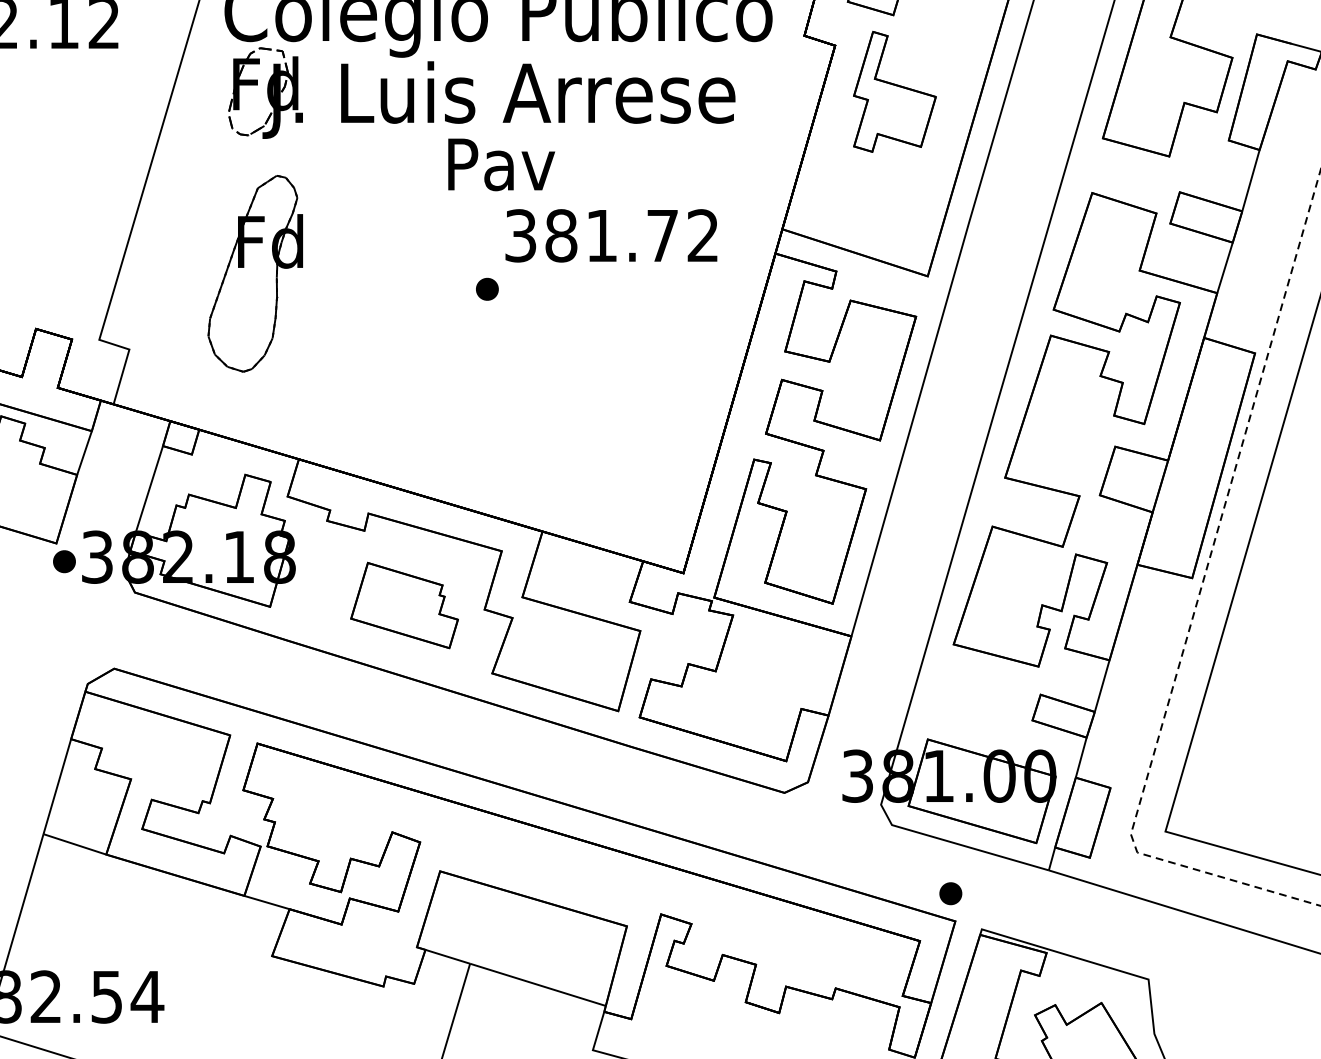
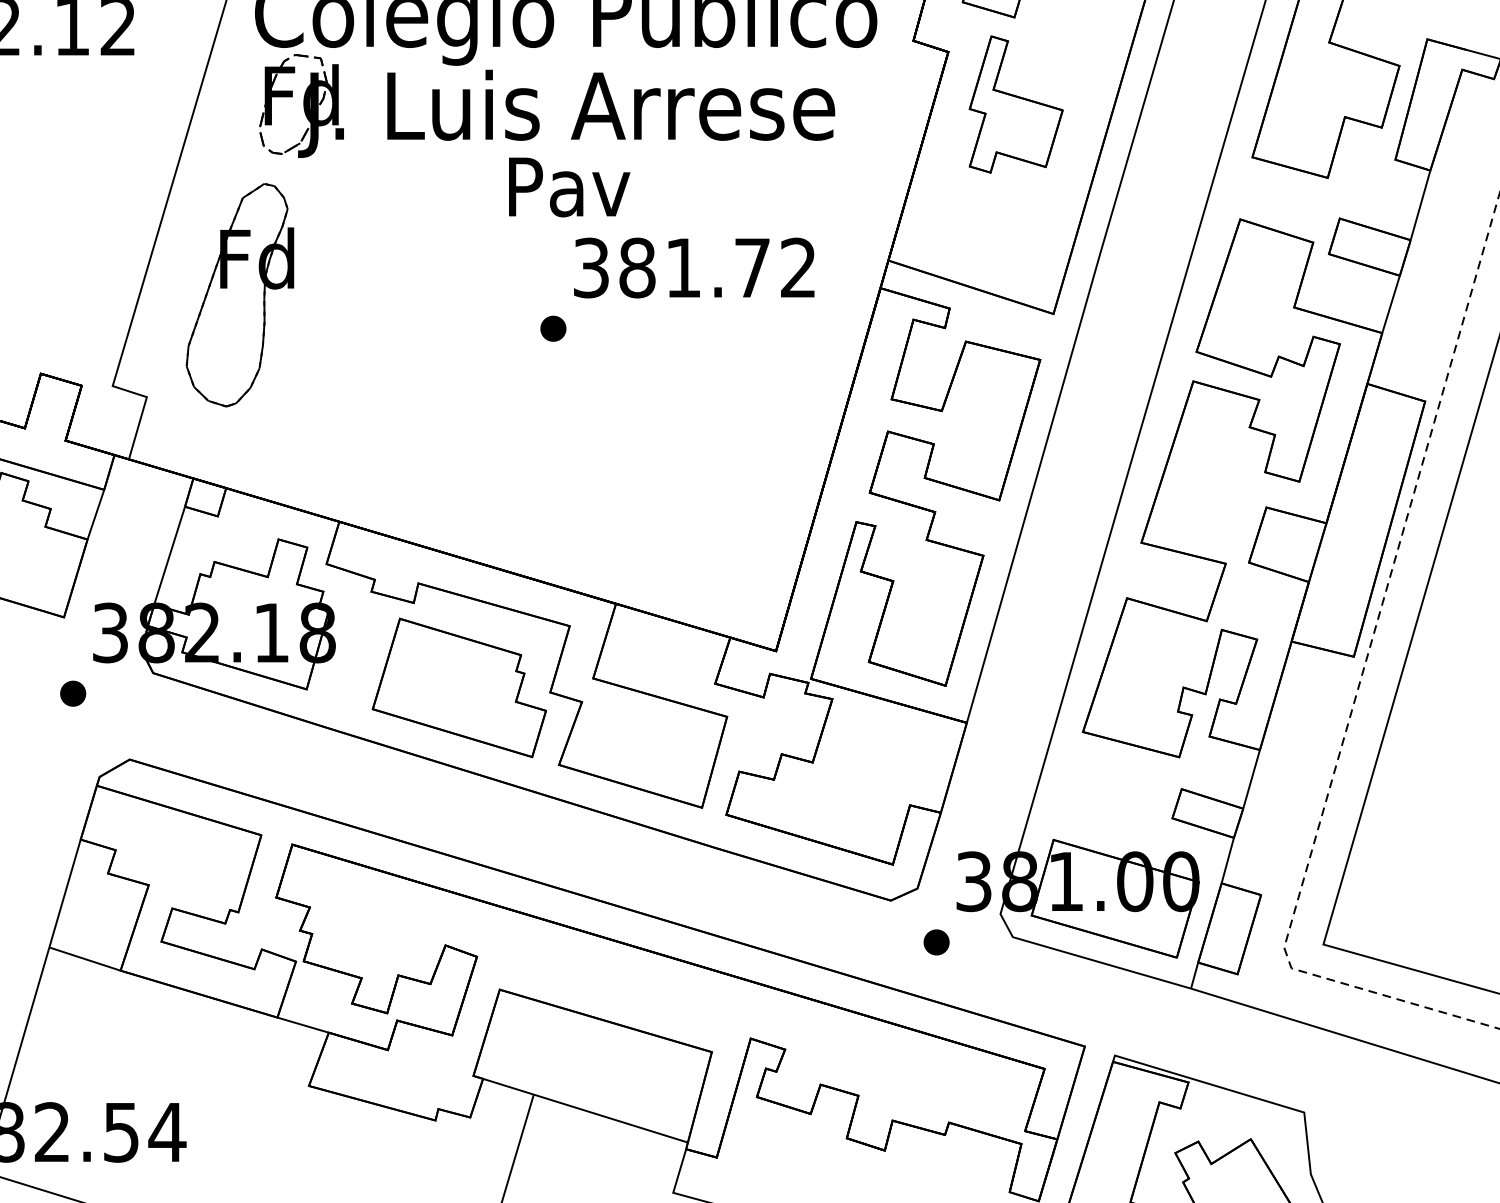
part: (254, 273) -> (238, 294), moved
part: (64, 561) -> (73, 693), moved
part: (404, 605) -> (459, 687), size x1.43
part: (950, 893) -> (936, 942), moved

